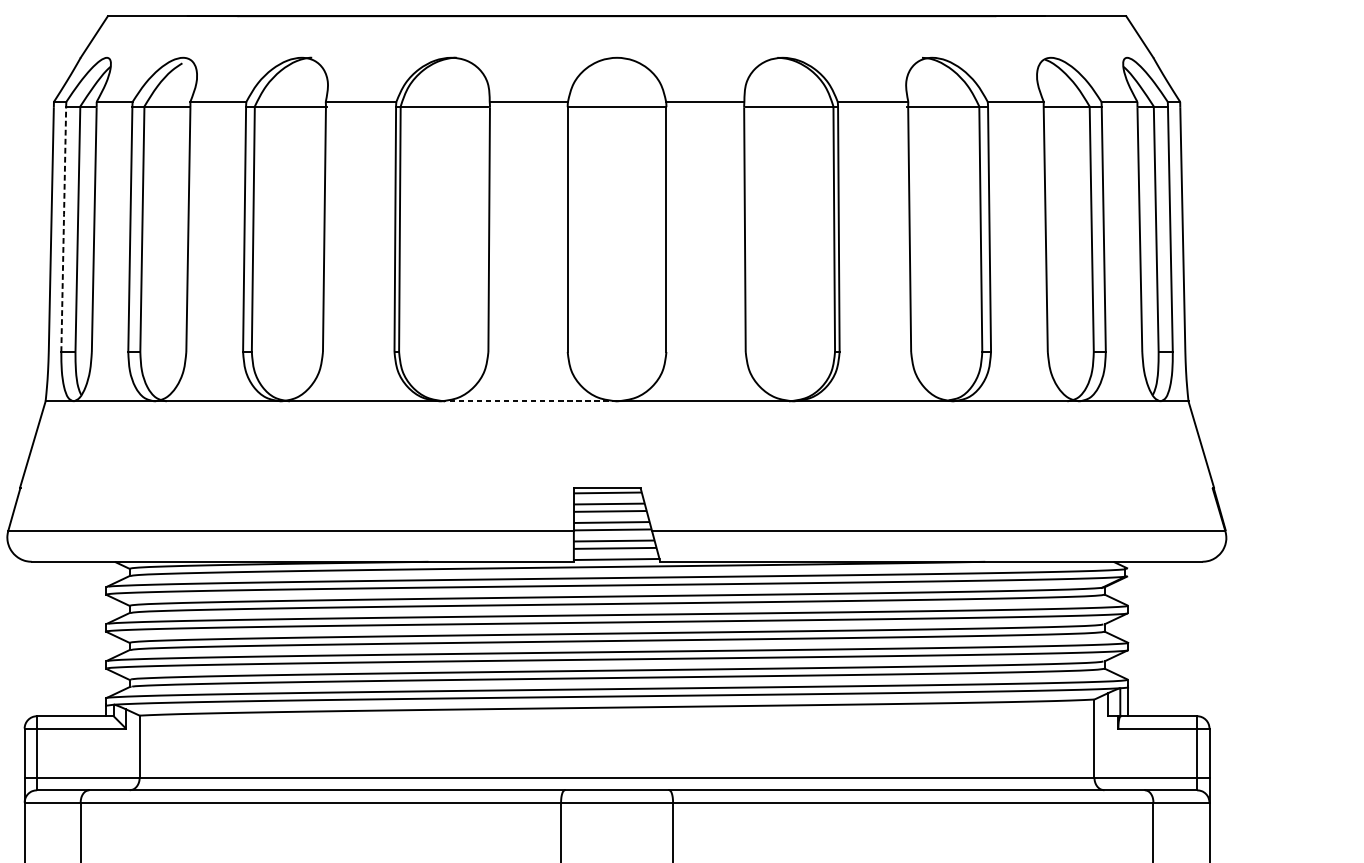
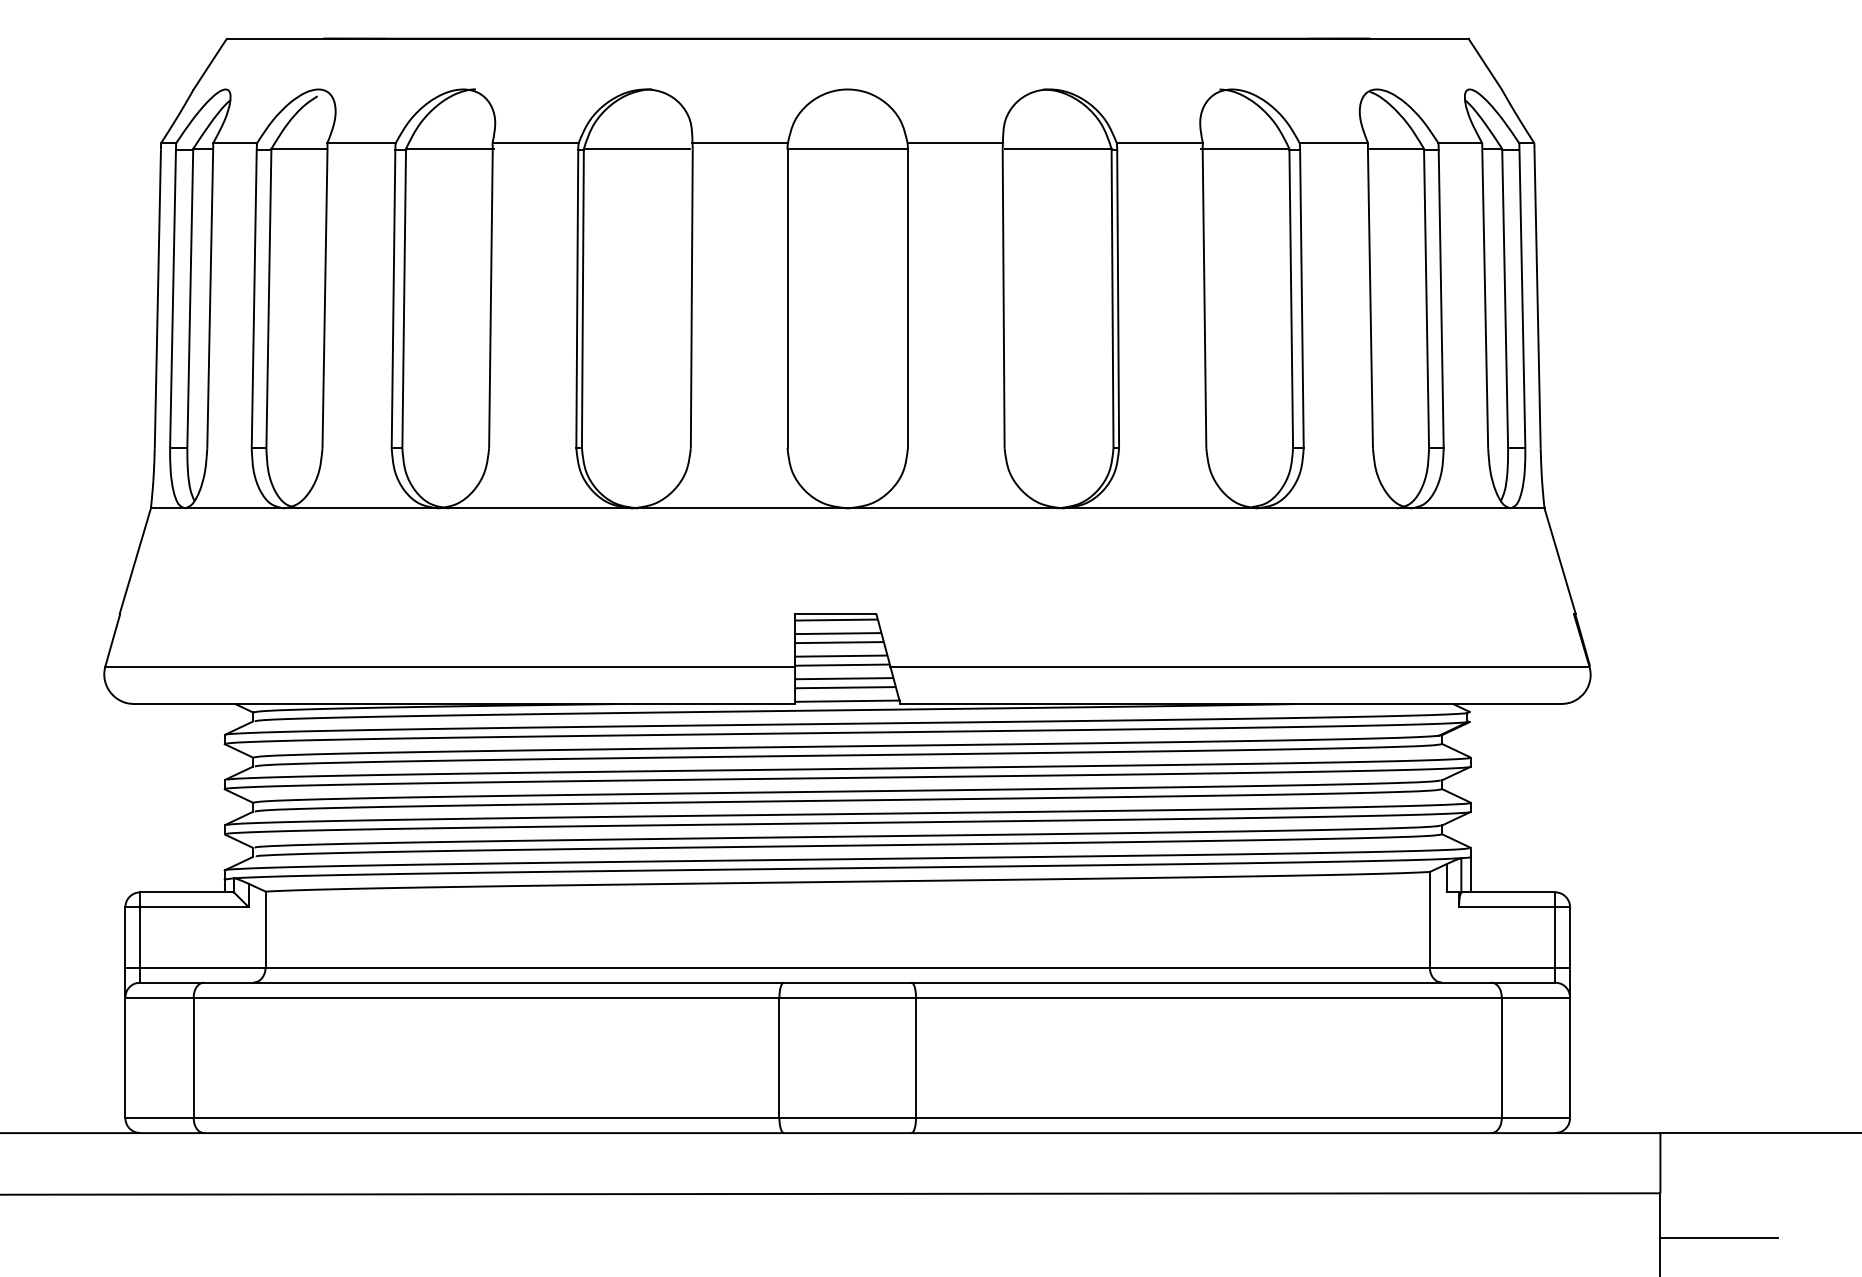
line: (64, 228) -> (173, 297), dashed -> solid
line: (529, 401) -> (740, 508), dashed -> solid

